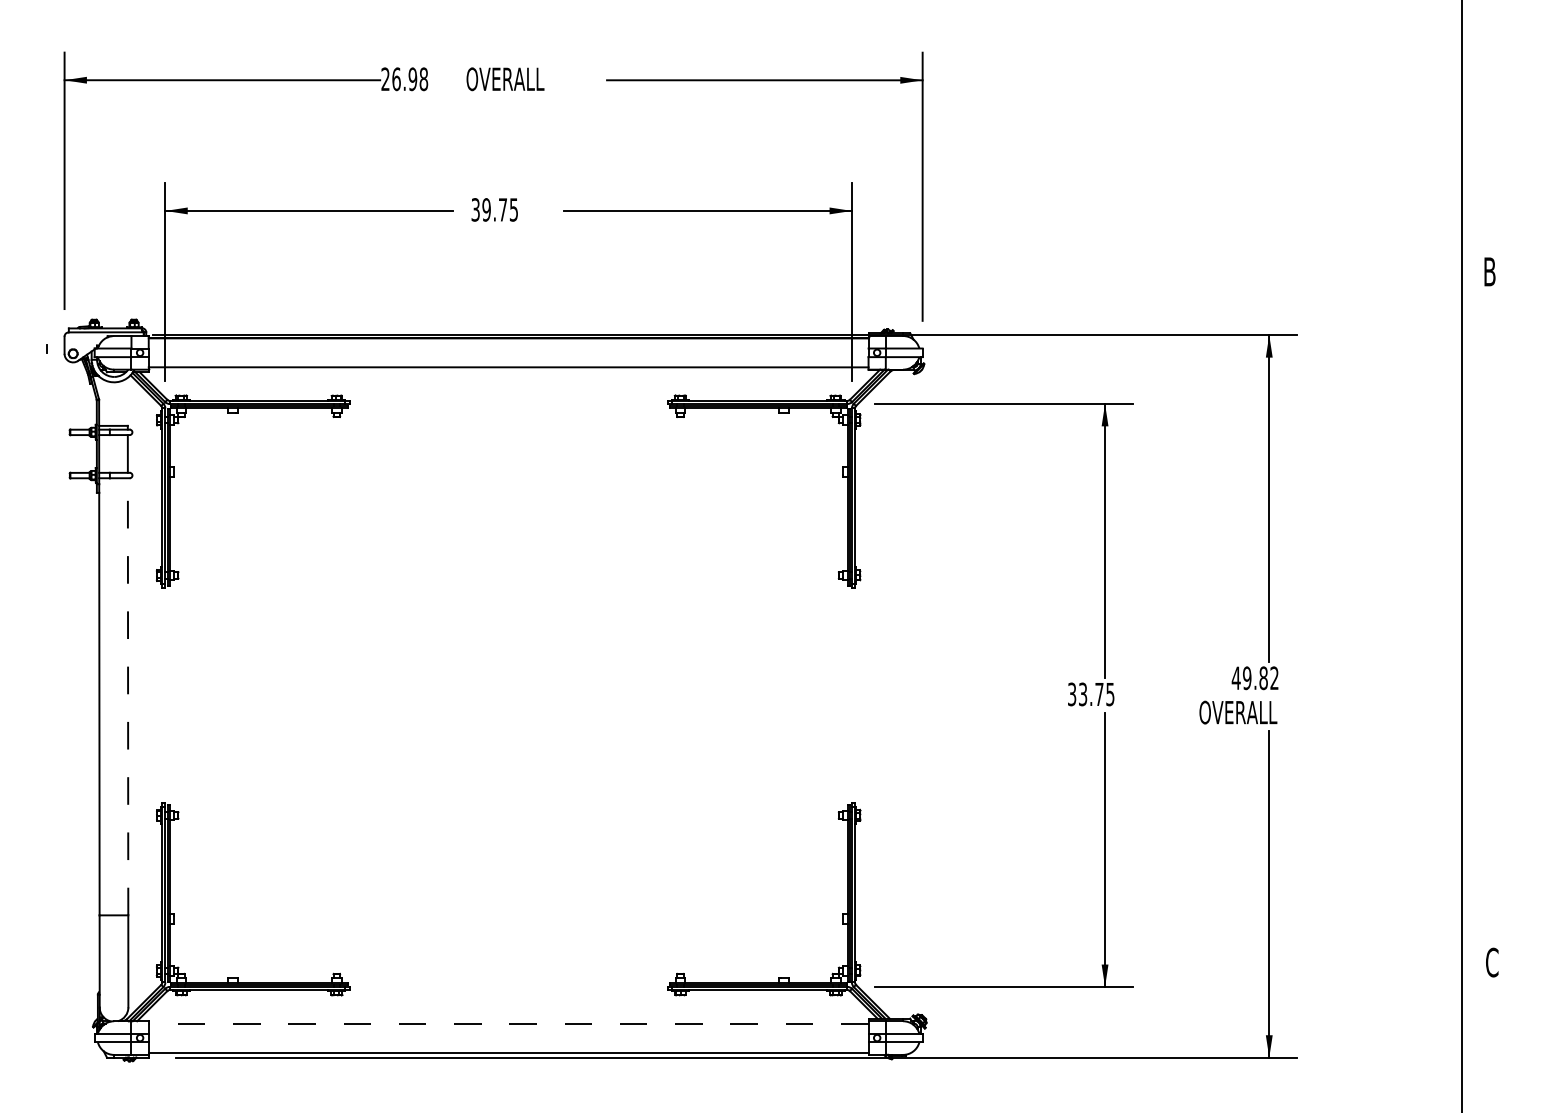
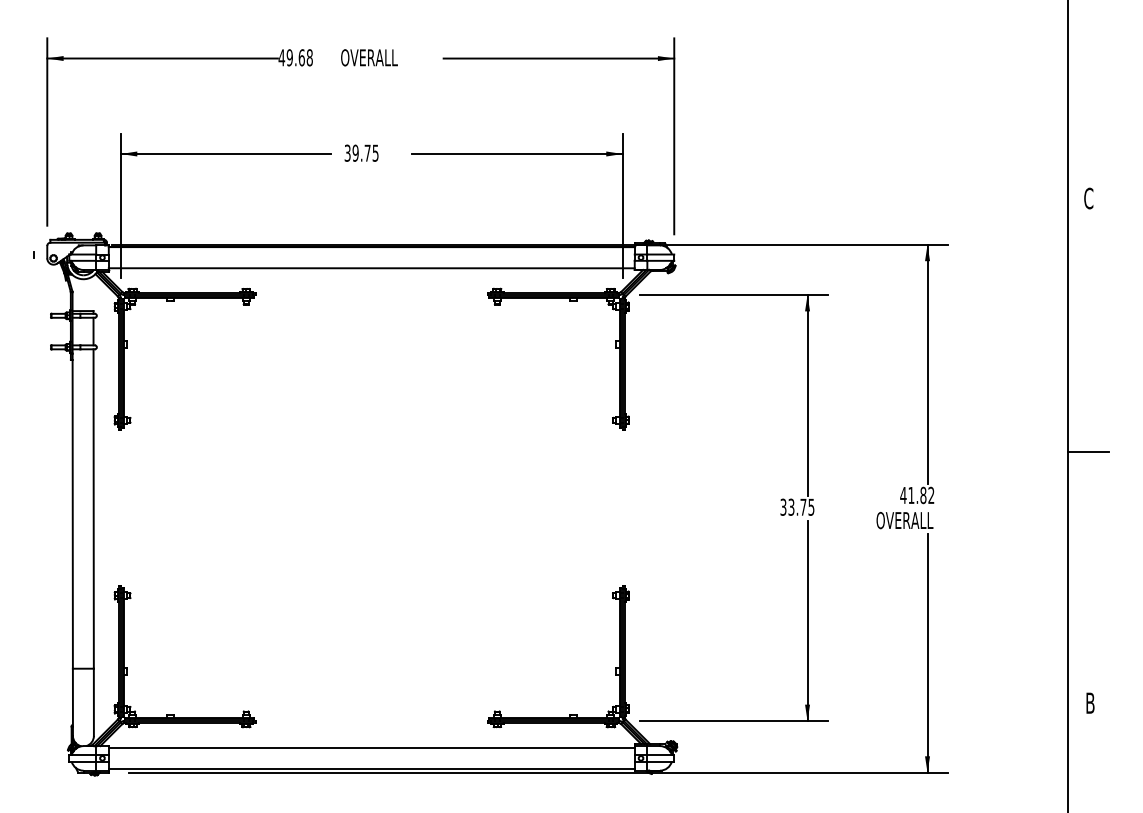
text: (398, 78) -> (291, 57), 26.98 -> 49.68
text: (1489, 271) -> (1088, 198), B -> C
line: (1489, 618) -> (1088, 451), added
text: (1247, 678) -> (911, 495), 49.82 -> 41.82
line: (127, 697) -> (93, 509), dashed -> solid
text: (1490, 962) -> (1089, 703), C -> B
line: (508, 1023) -> (371, 747), dashed -> solid

